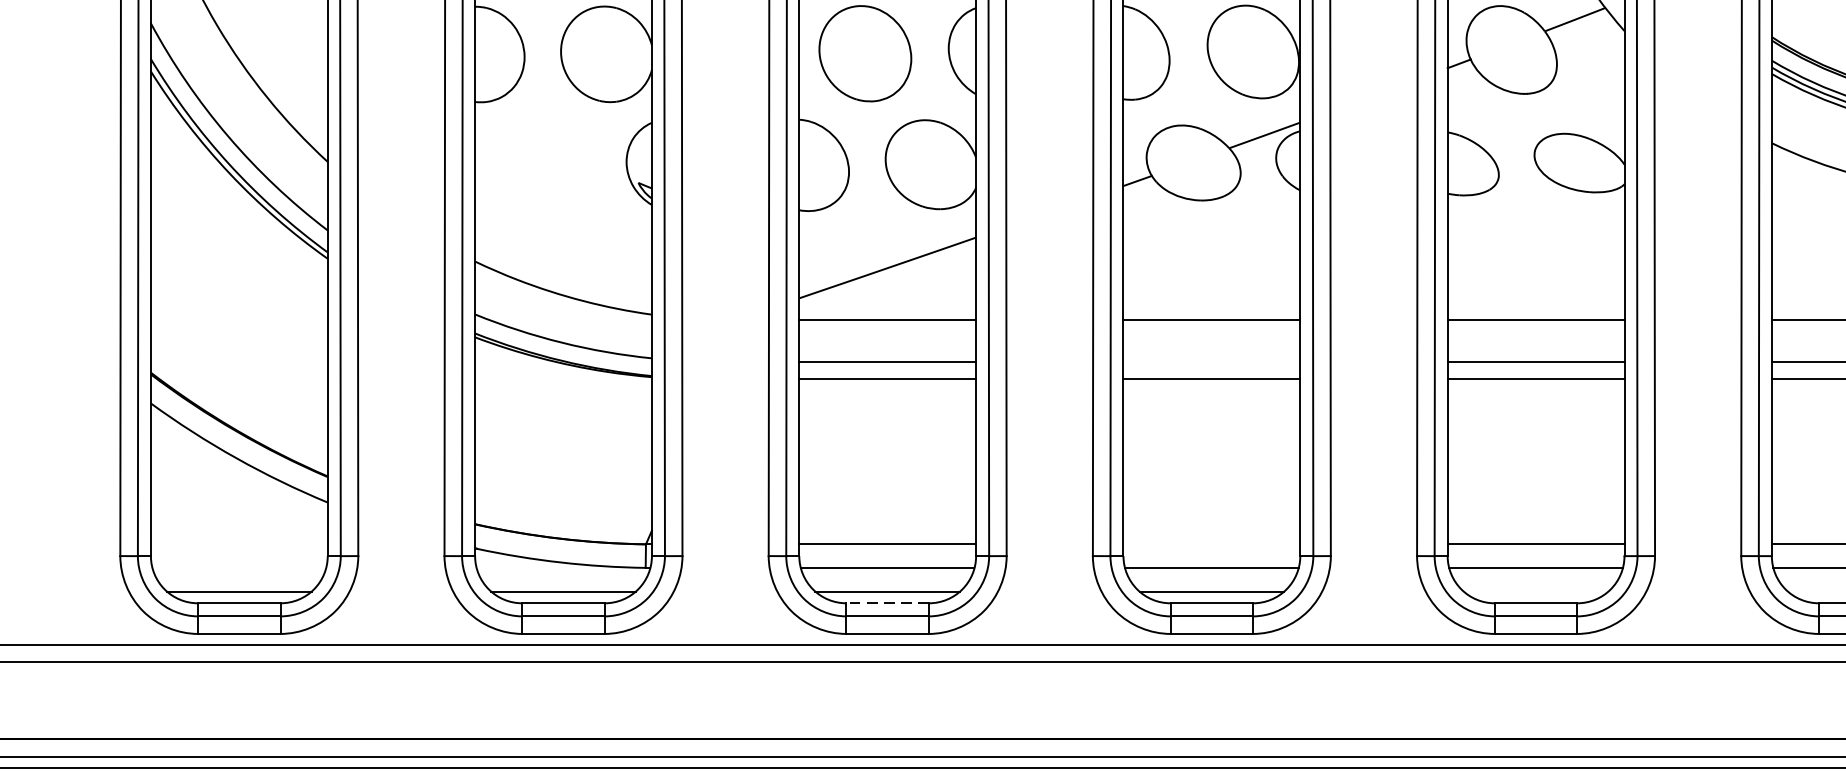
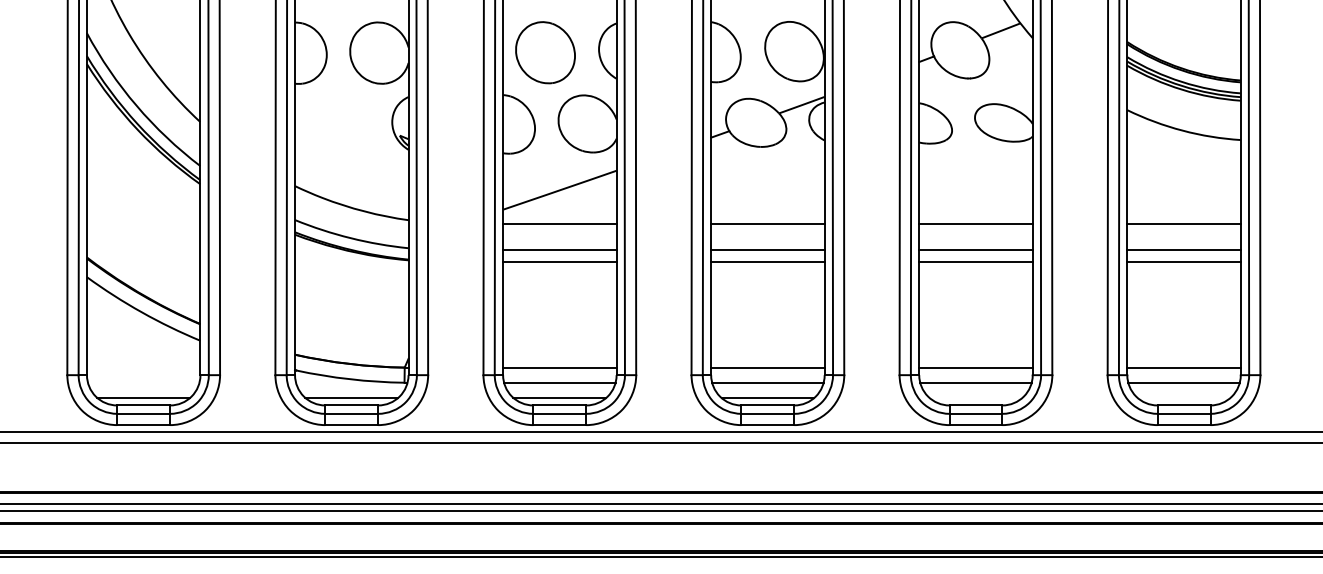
line: (1211, 361) -> (767, 250), added
line: (1211, 544) -> (767, 367), added
line: (887, 603) -> (559, 405), dashed -> solid

